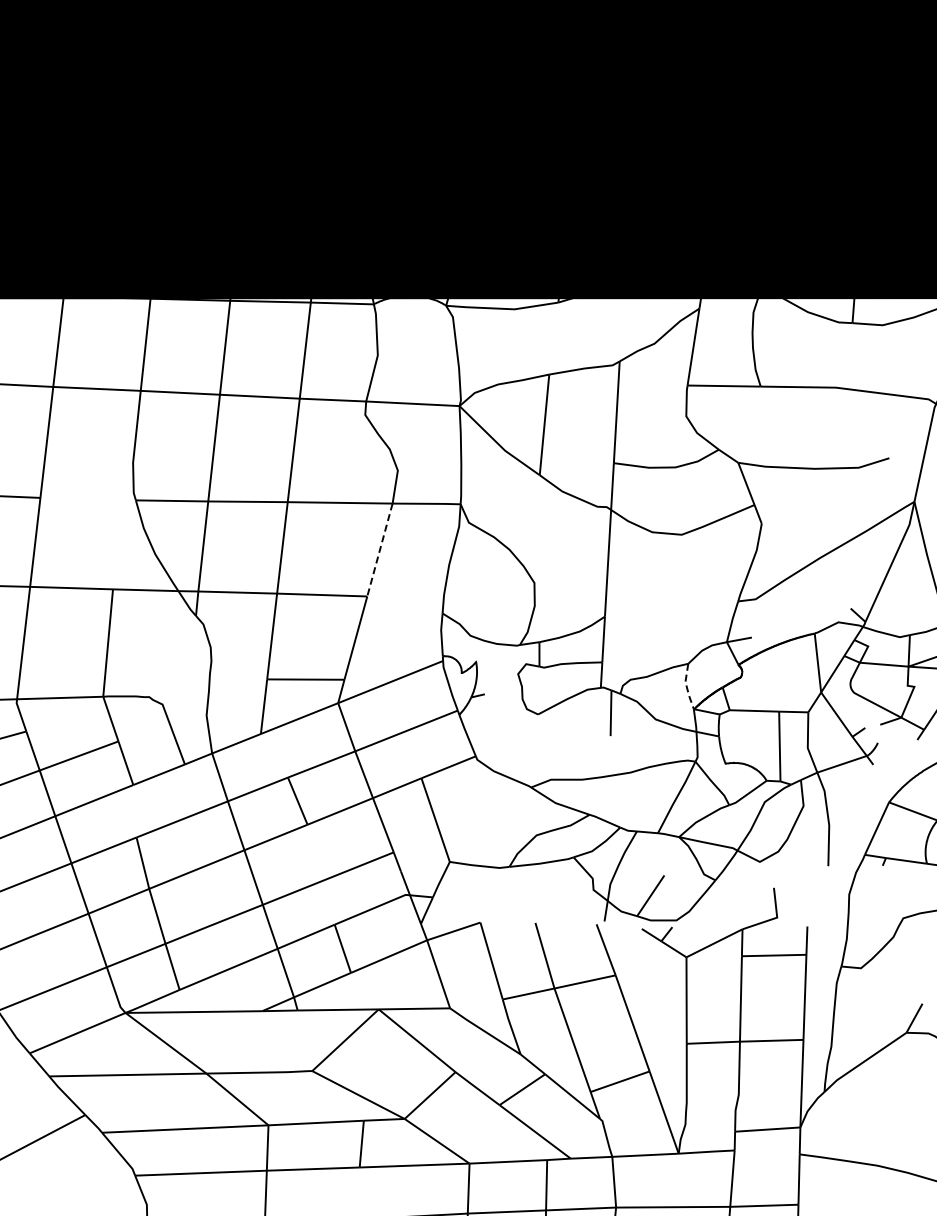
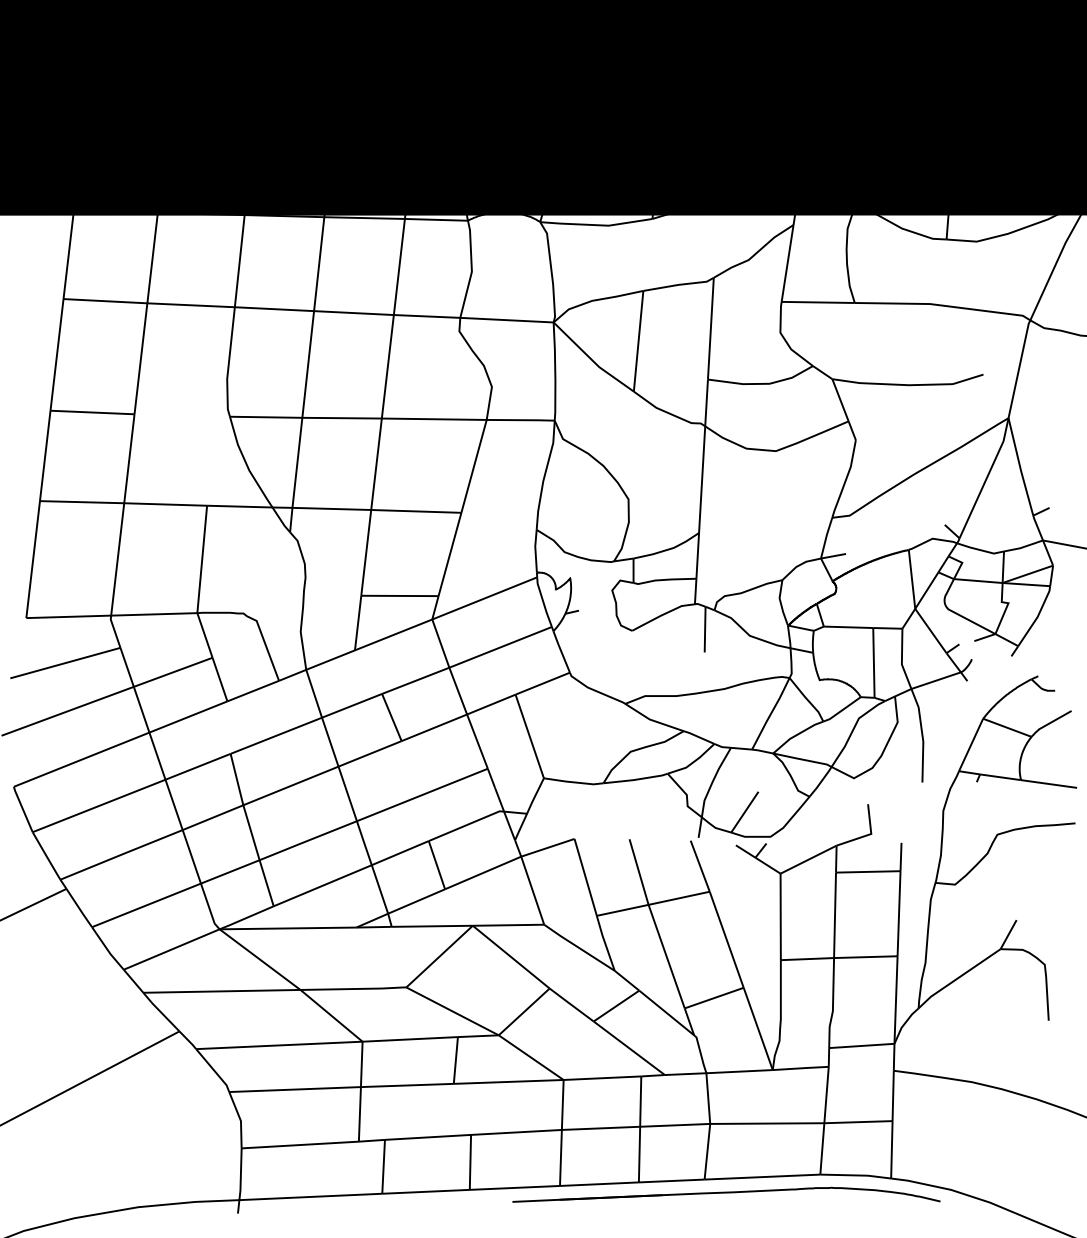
line: (379, 550) -> (473, 466), dashed -> solid
line: (687, 687) -> (781, 603), dashed -> solid

